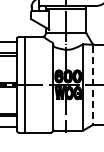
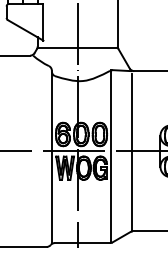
line: (93, 85) -> (132, 152), dashed -> solid

